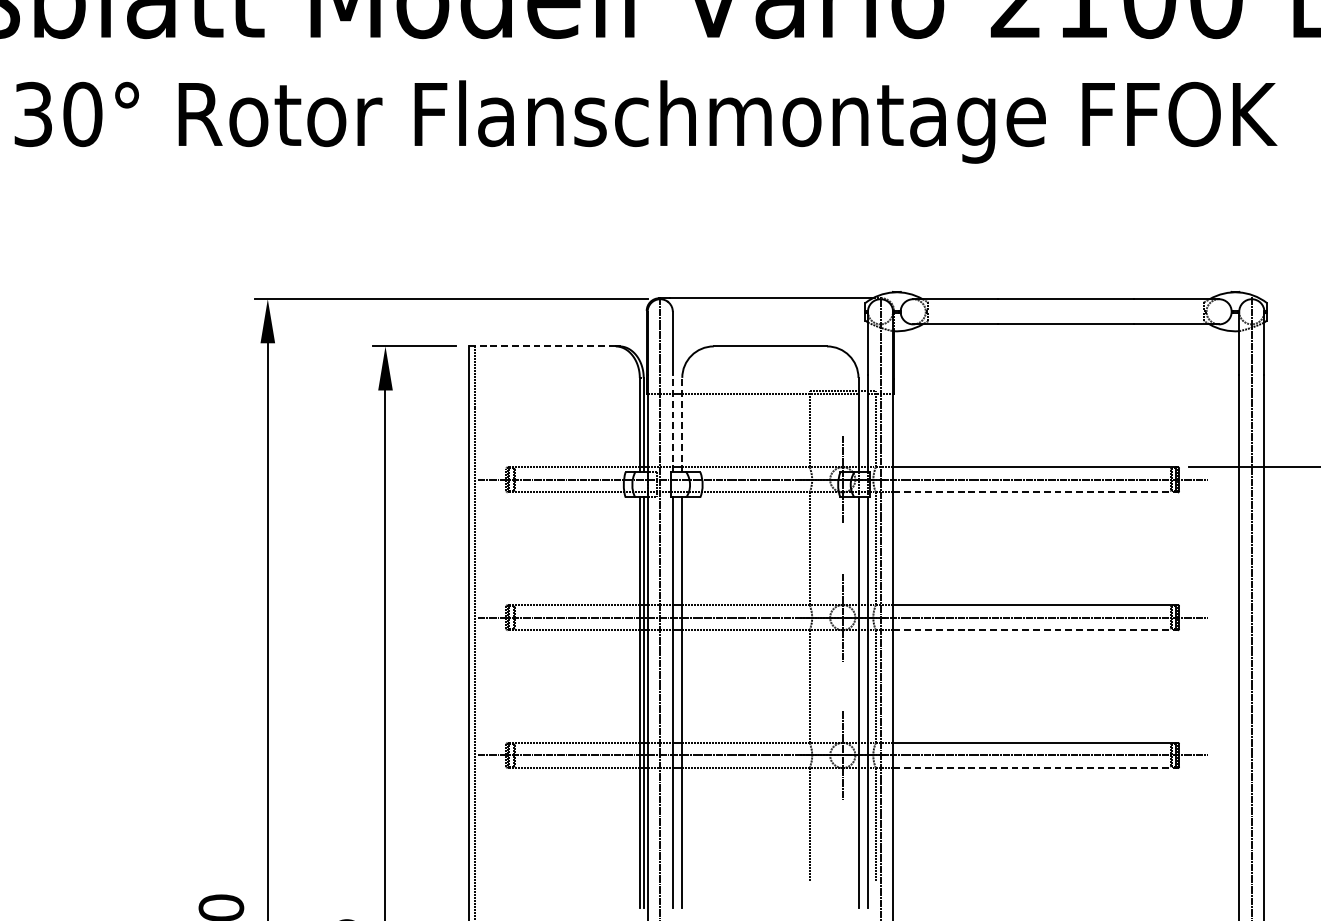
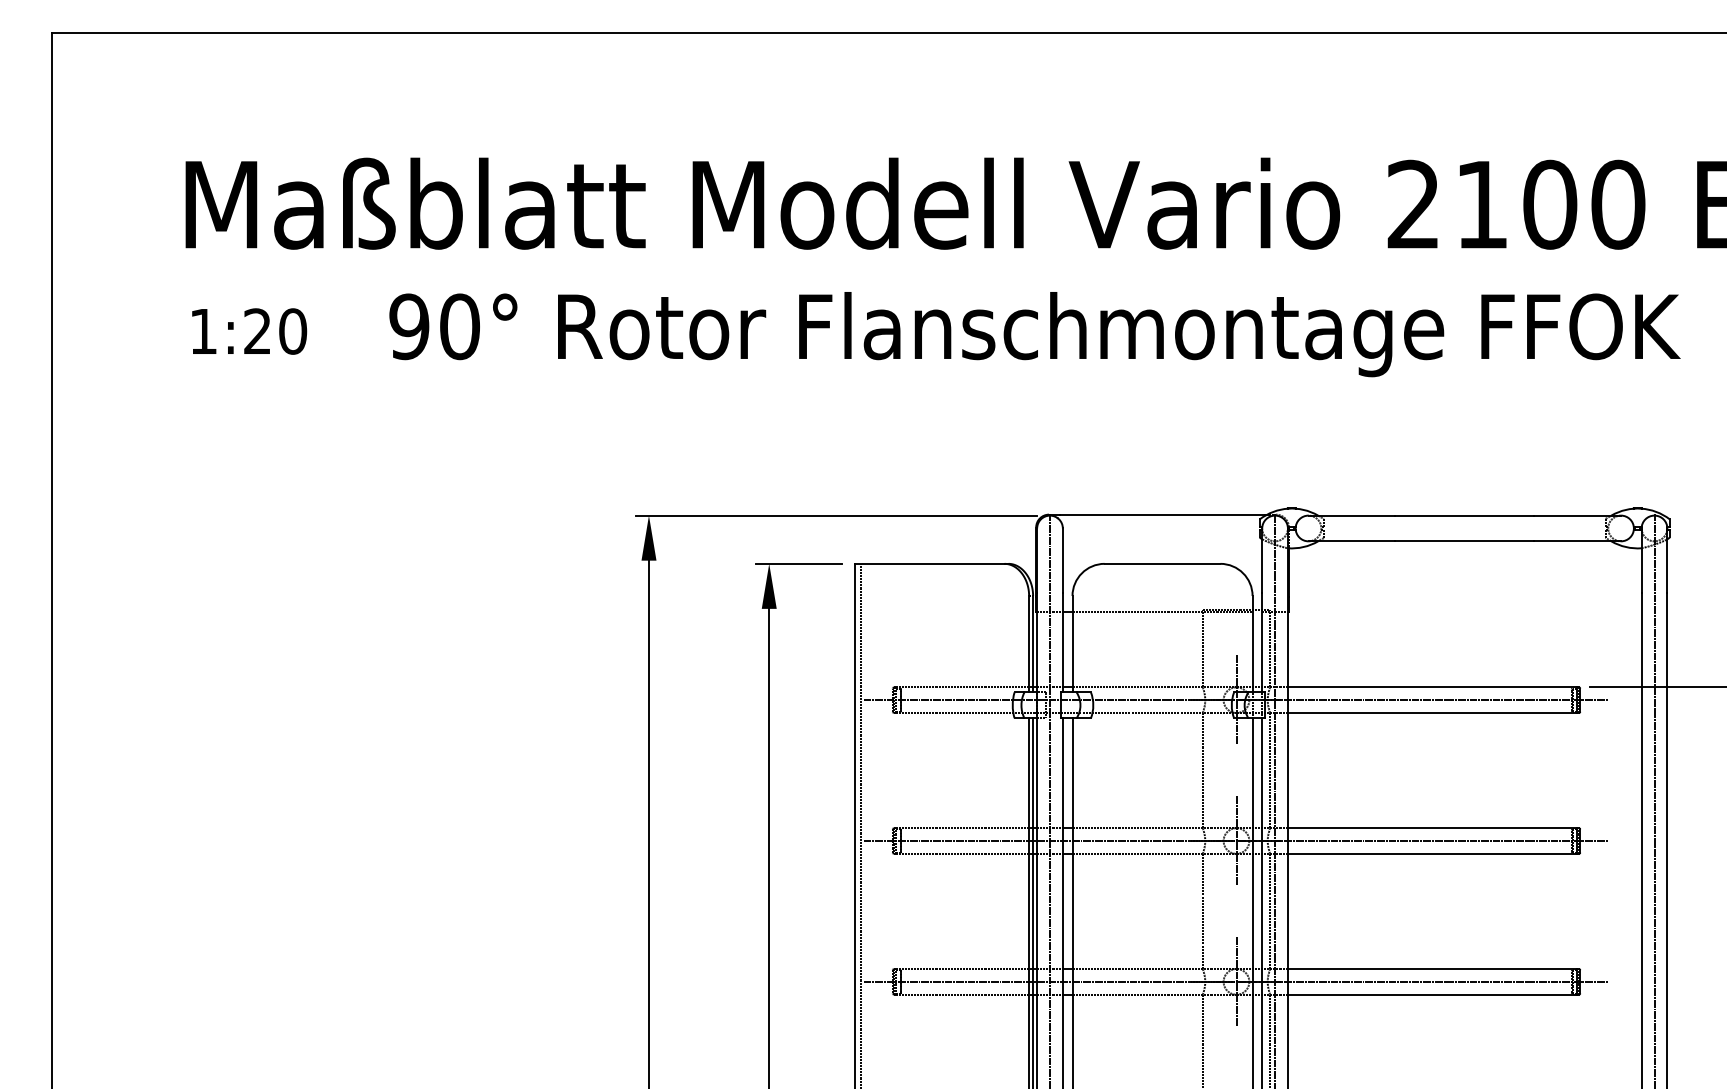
text: (33, 114) -> (409, 326), 30° -> 90°
line: (543, 346) -> (930, 563), dashed -> solid
line: (672, 423) -> (1062, 642), dashed -> solid
line: (682, 424) -> (1072, 643), dashed -> solid
line: (1034, 492) -> (1432, 713), dashed -> solid
line: (1034, 629) -> (1432, 853), dashed -> solid
line: (1034, 767) -> (1432, 994), dashed -> solid

